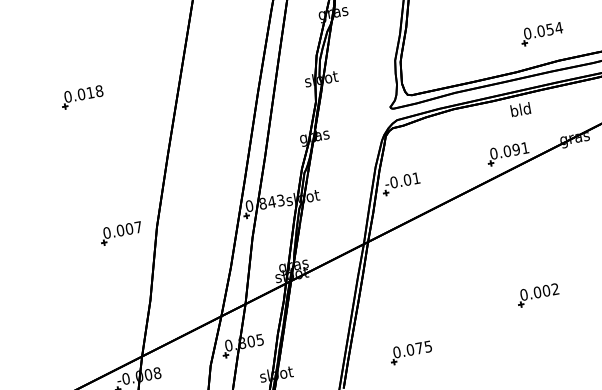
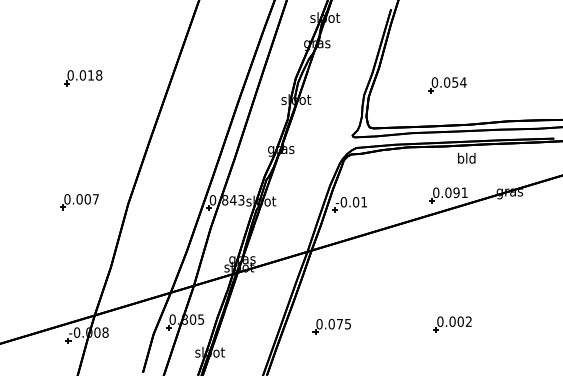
part: (542, 34) -> (447, 85), moved
part: (120, 234) -> (79, 202), moved
part: (410, 352) -> (331, 326), moved

